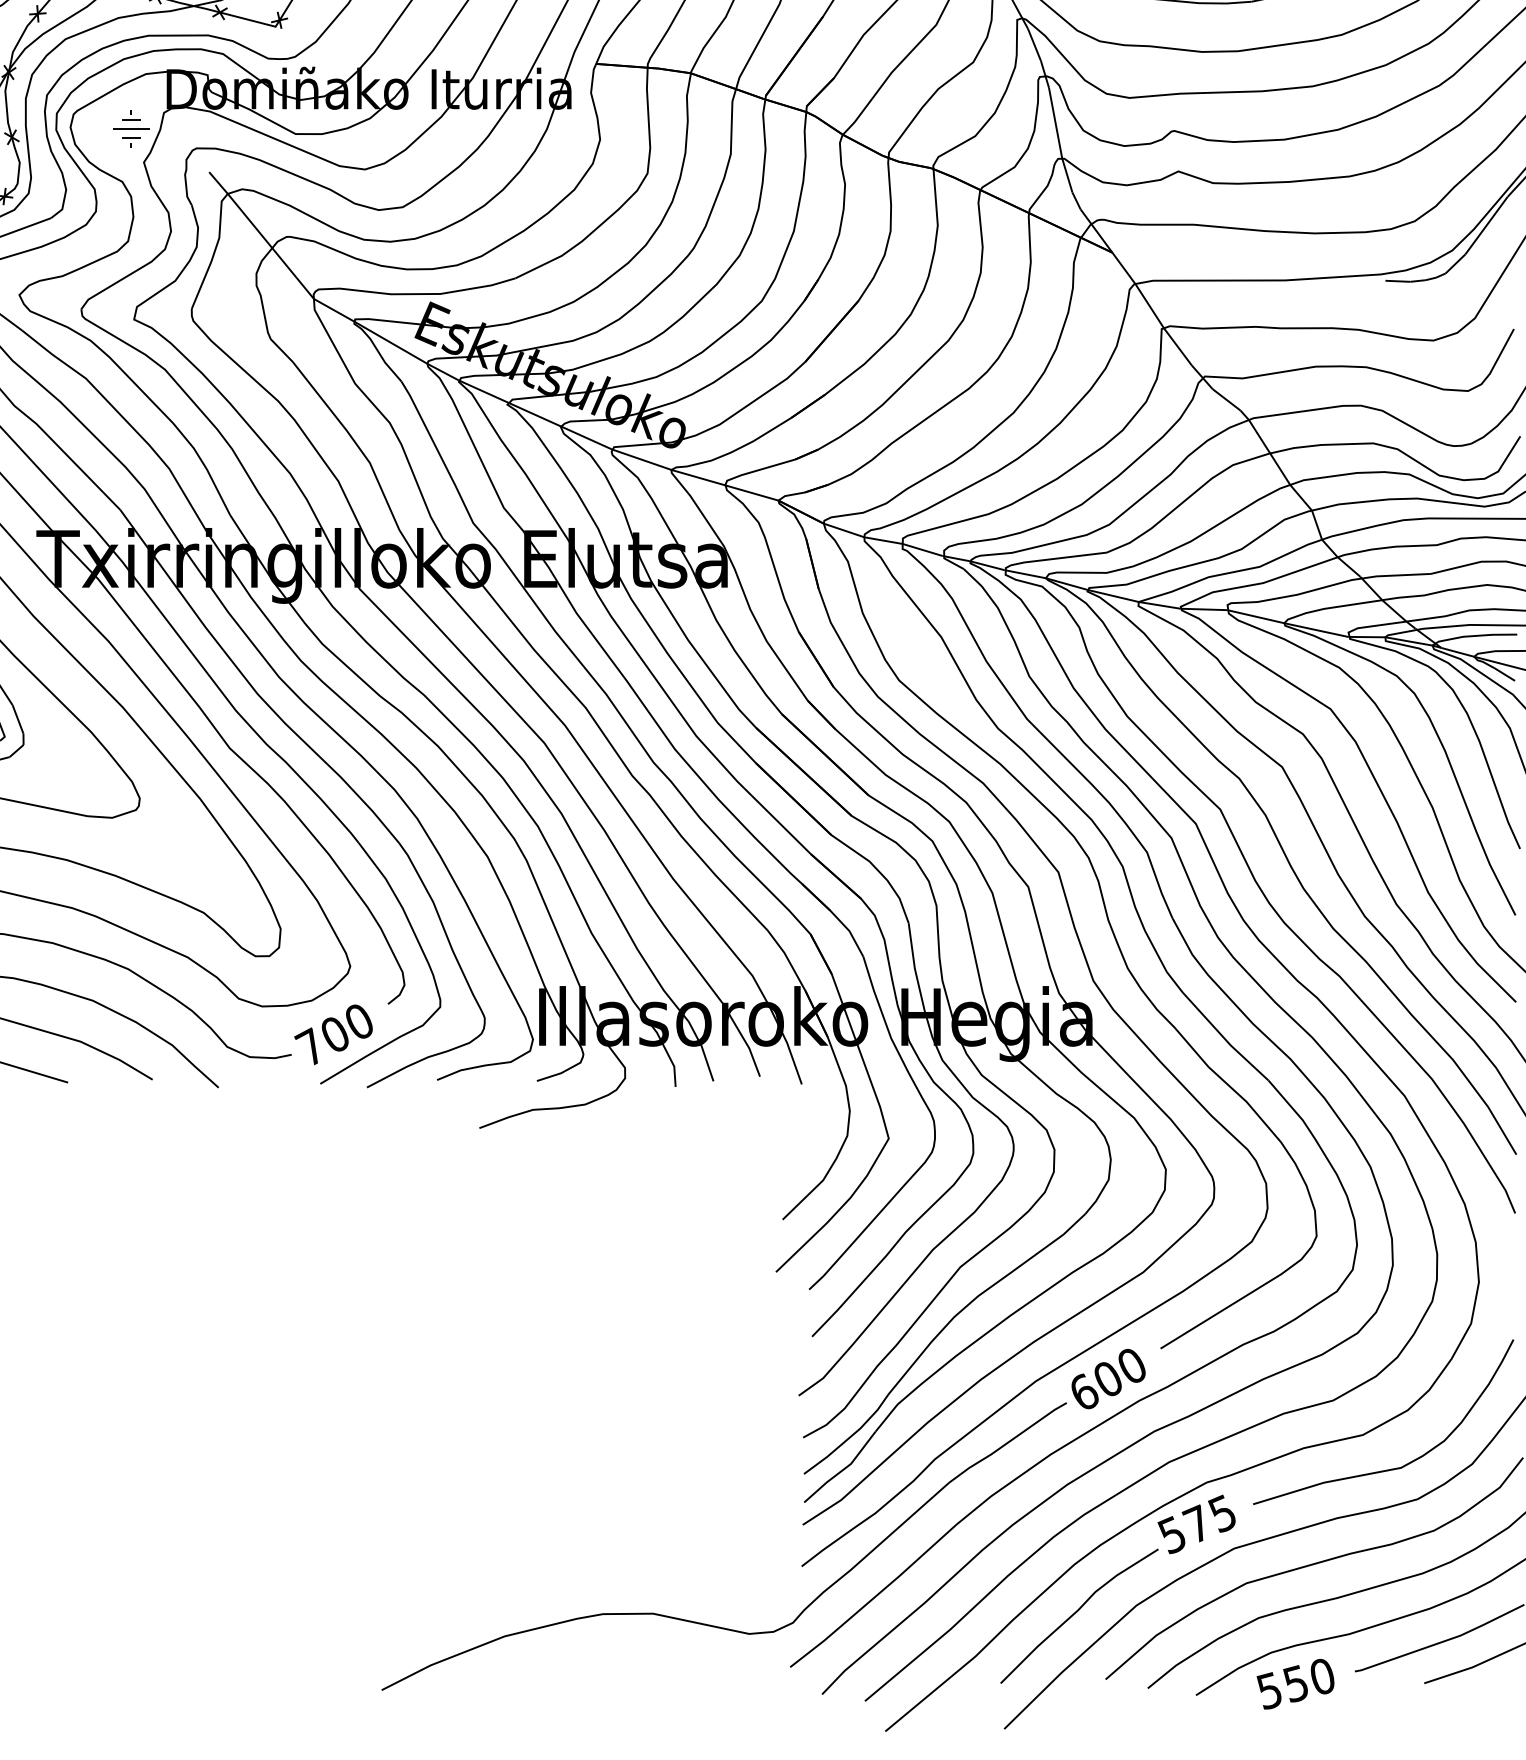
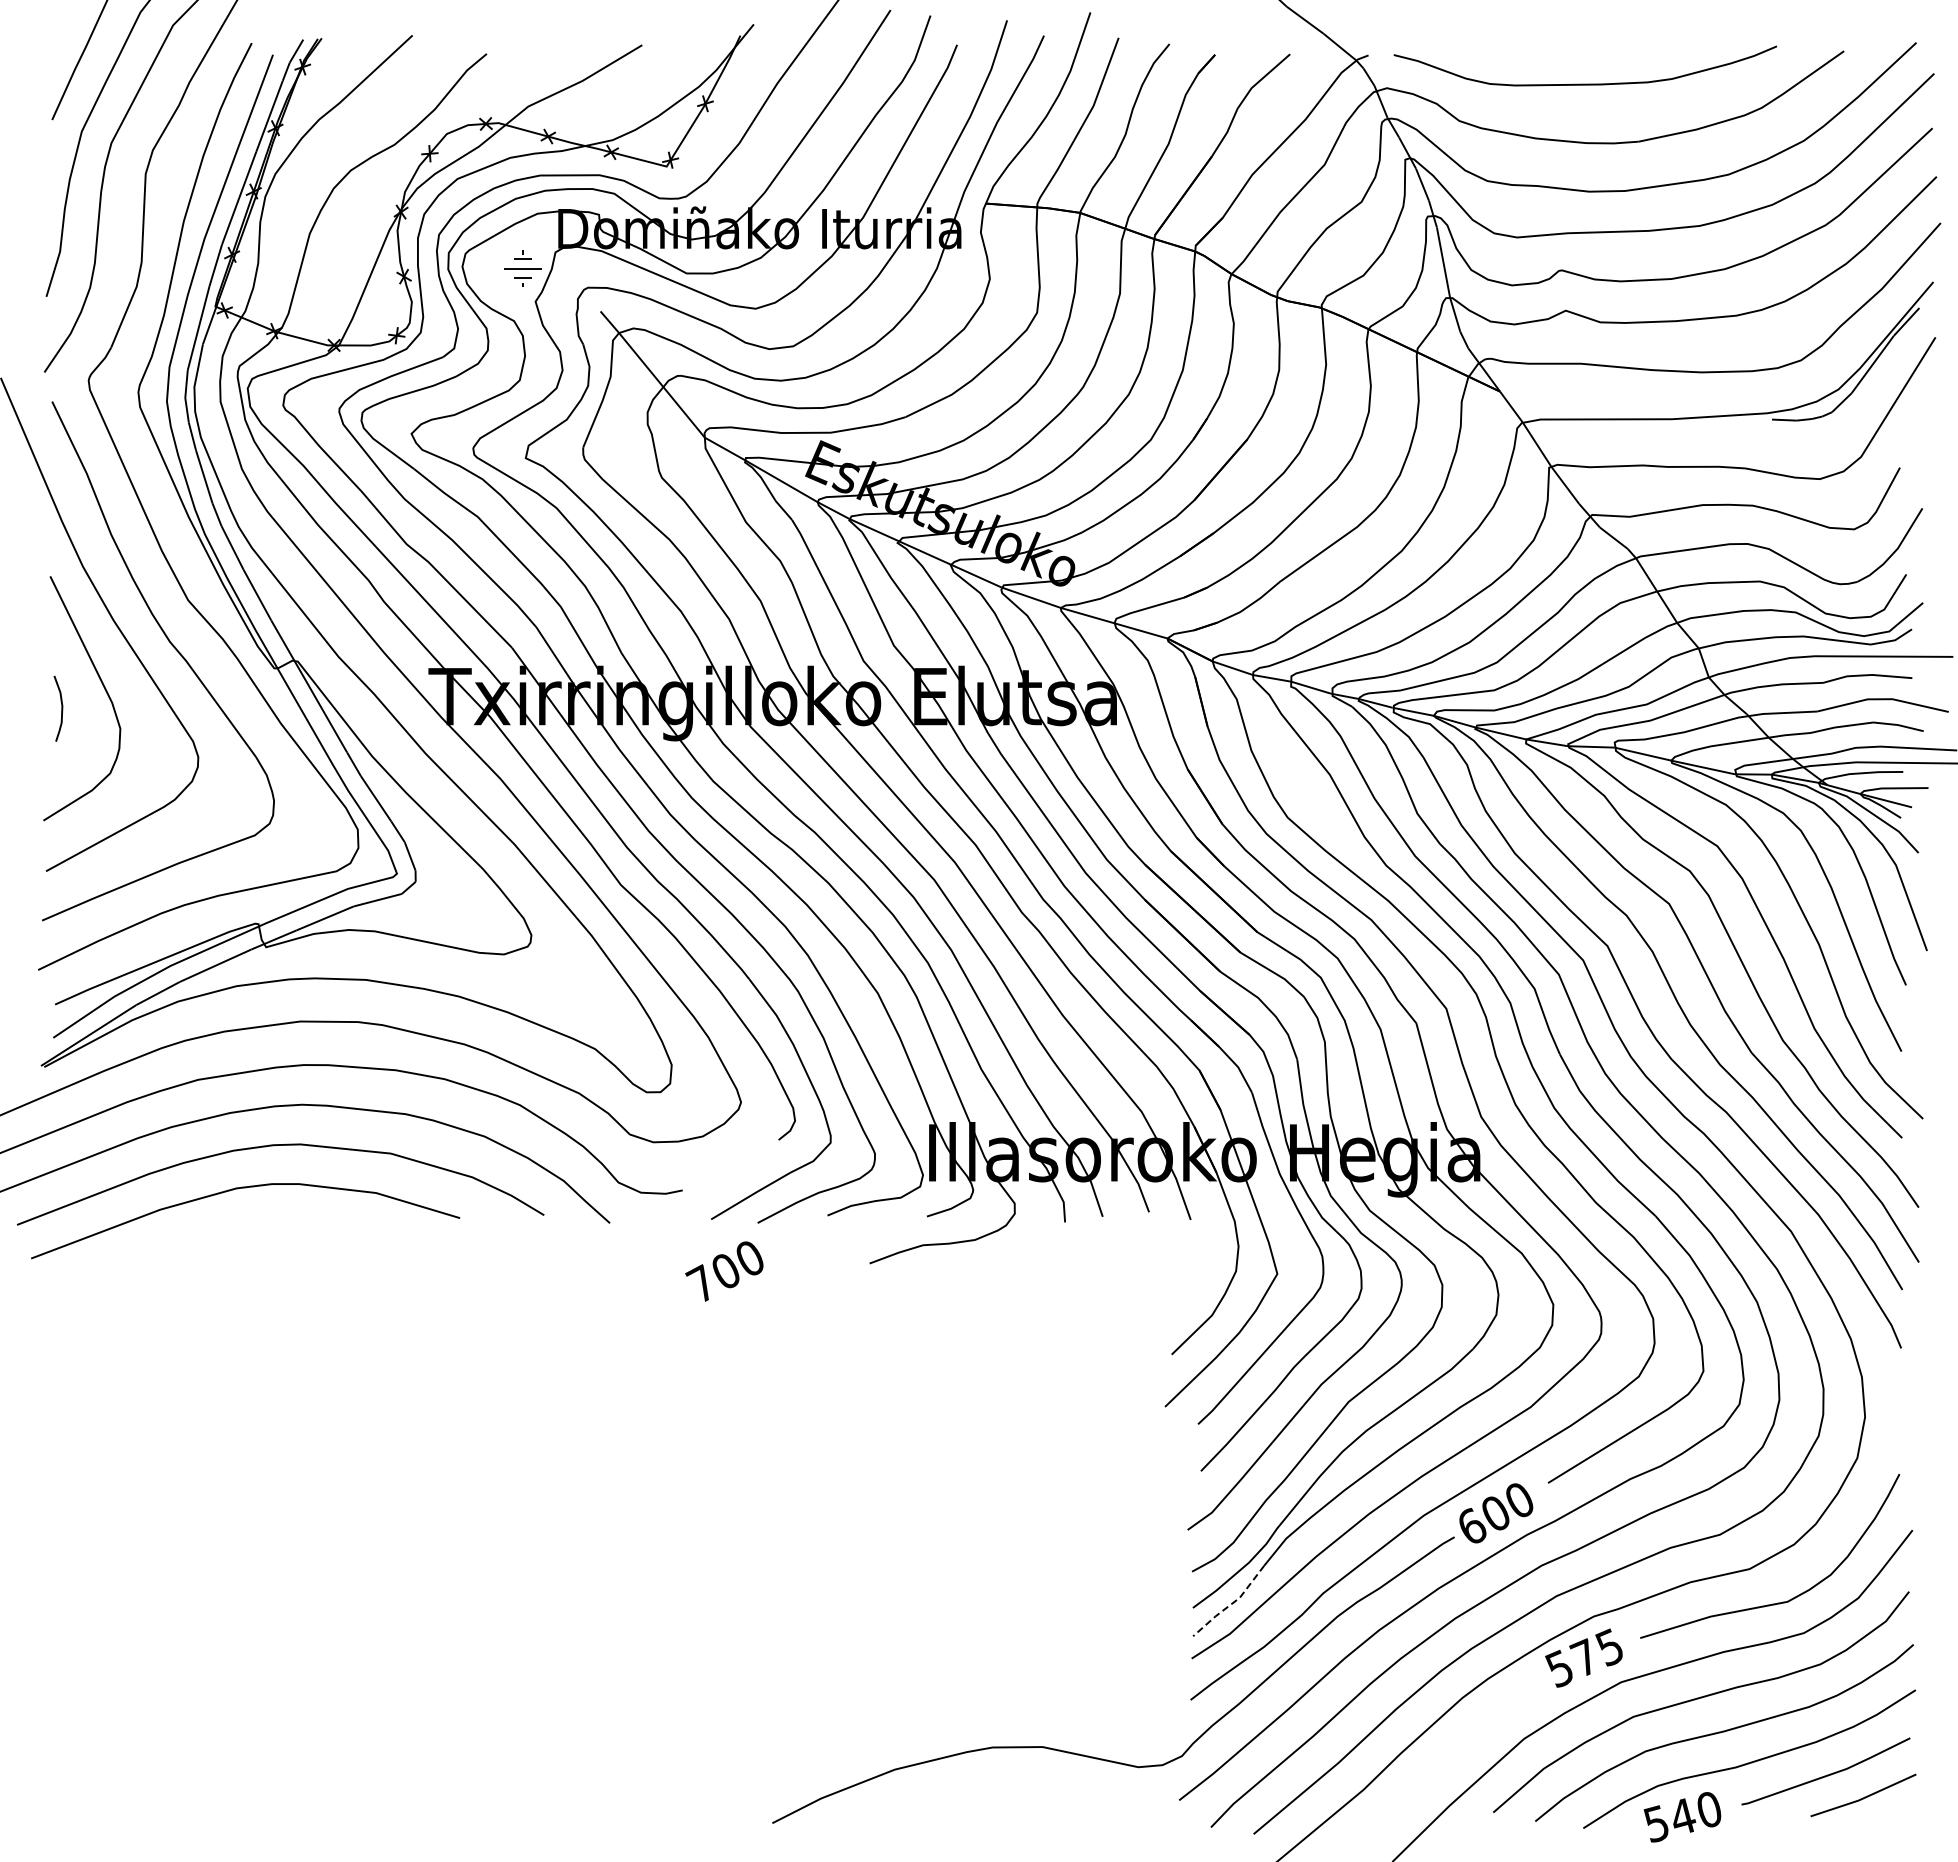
text: (333, 1034) -> (724, 1271), moved
line: (842, 1470) -> (1231, 1604), solid -> dashed
curve: (1076, 1613) -> (1464, 1746), removed
text: (1296, 1683) -> (1683, 1816), 550 -> 540

